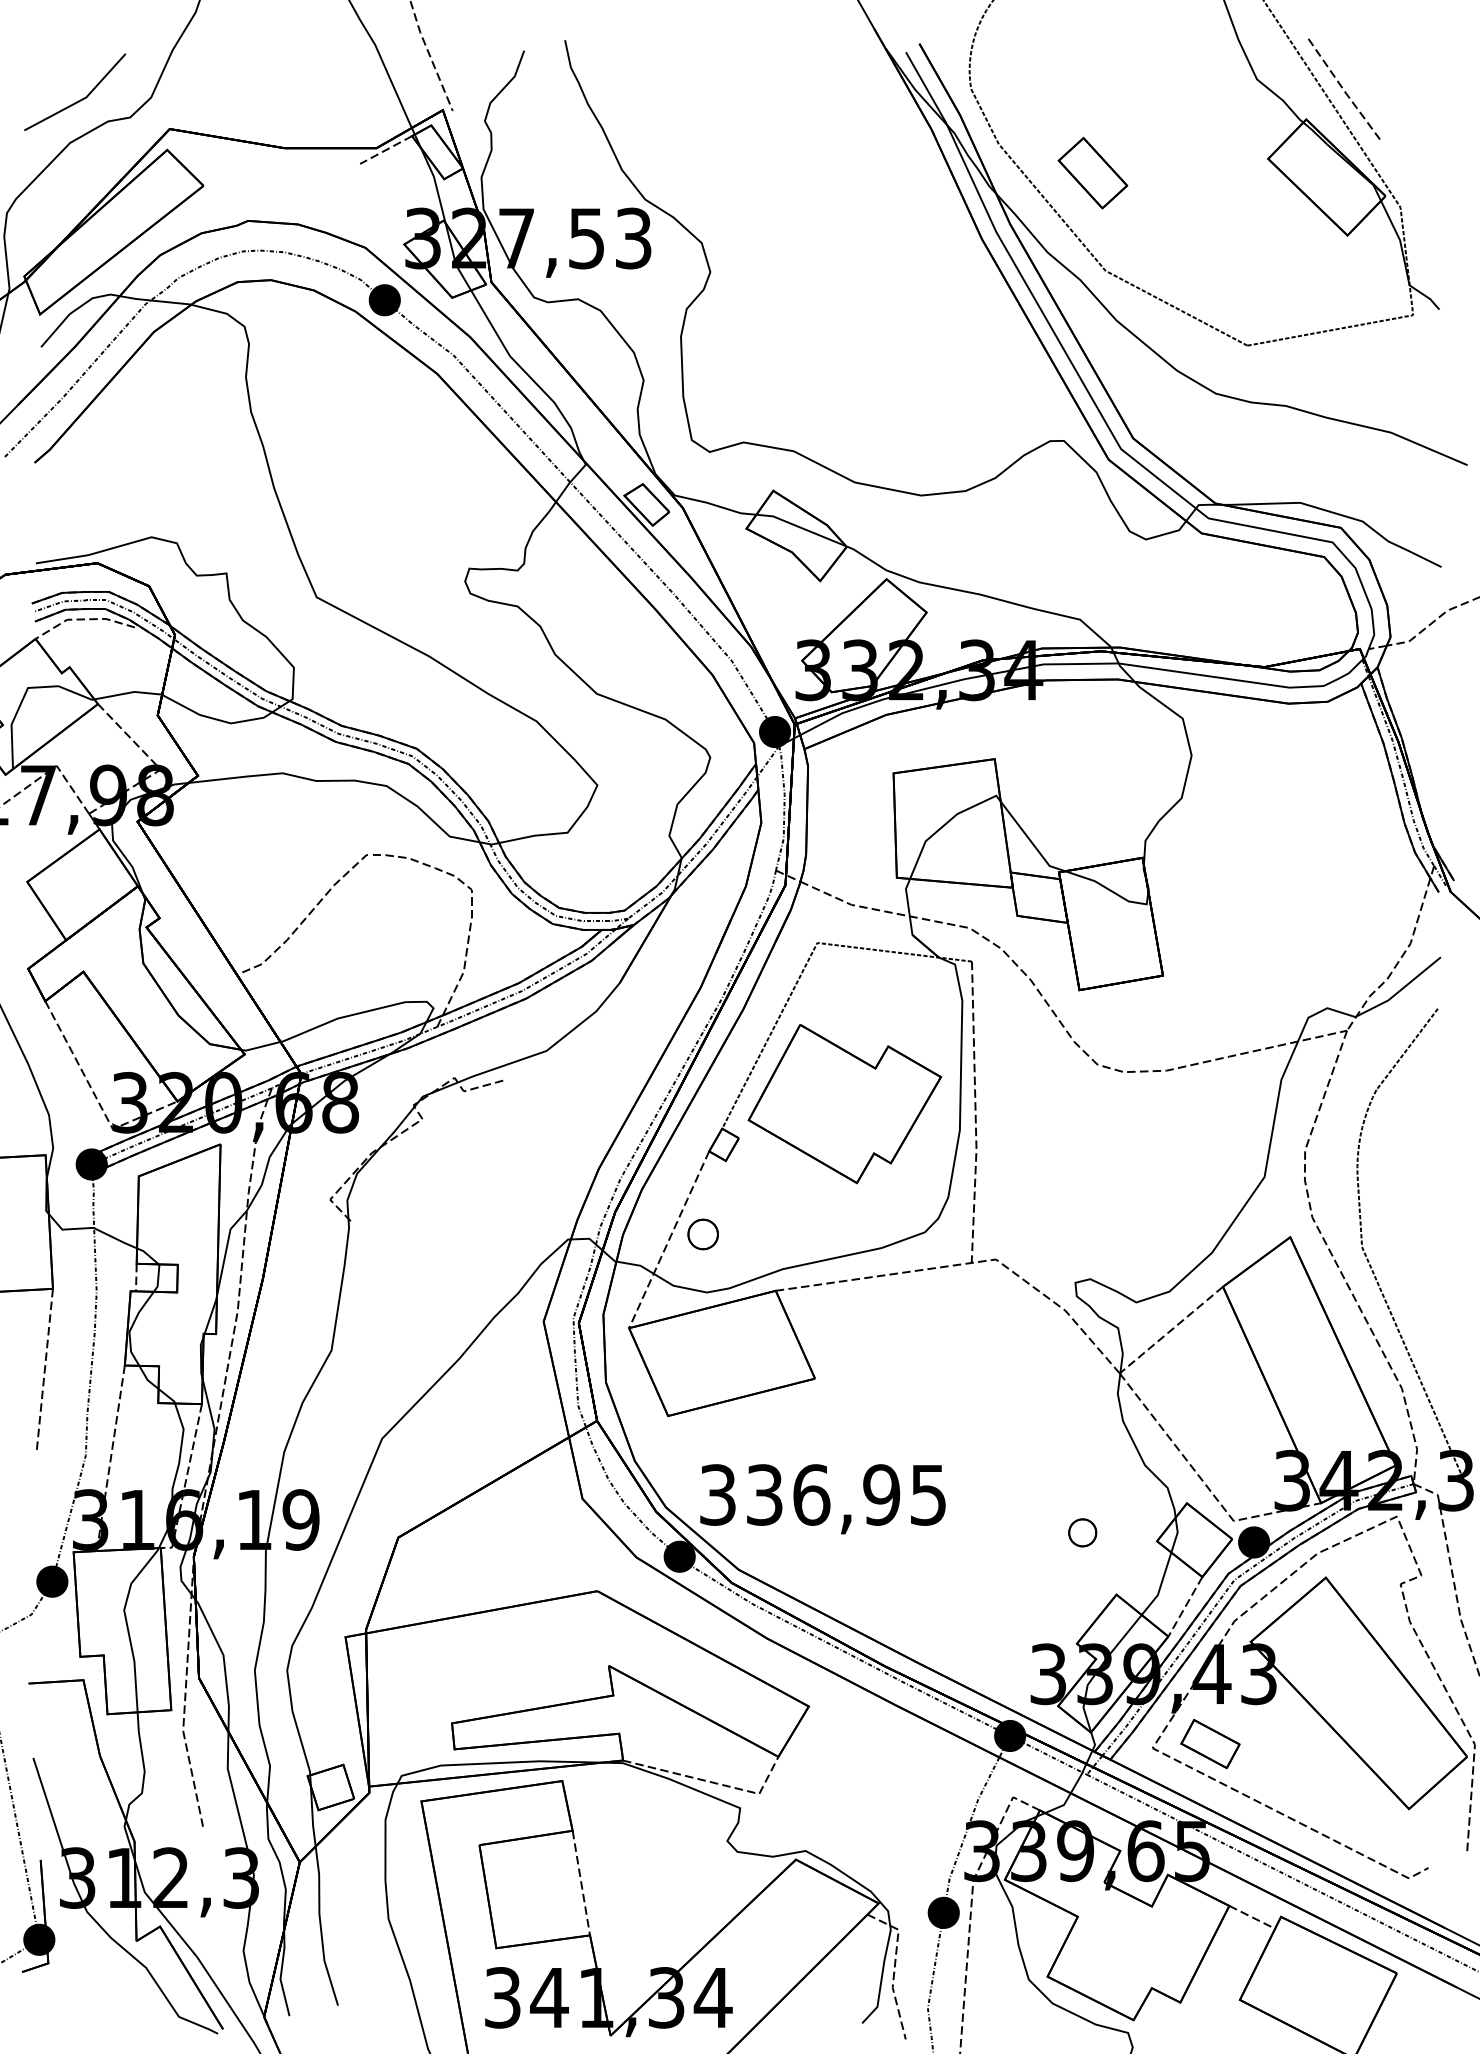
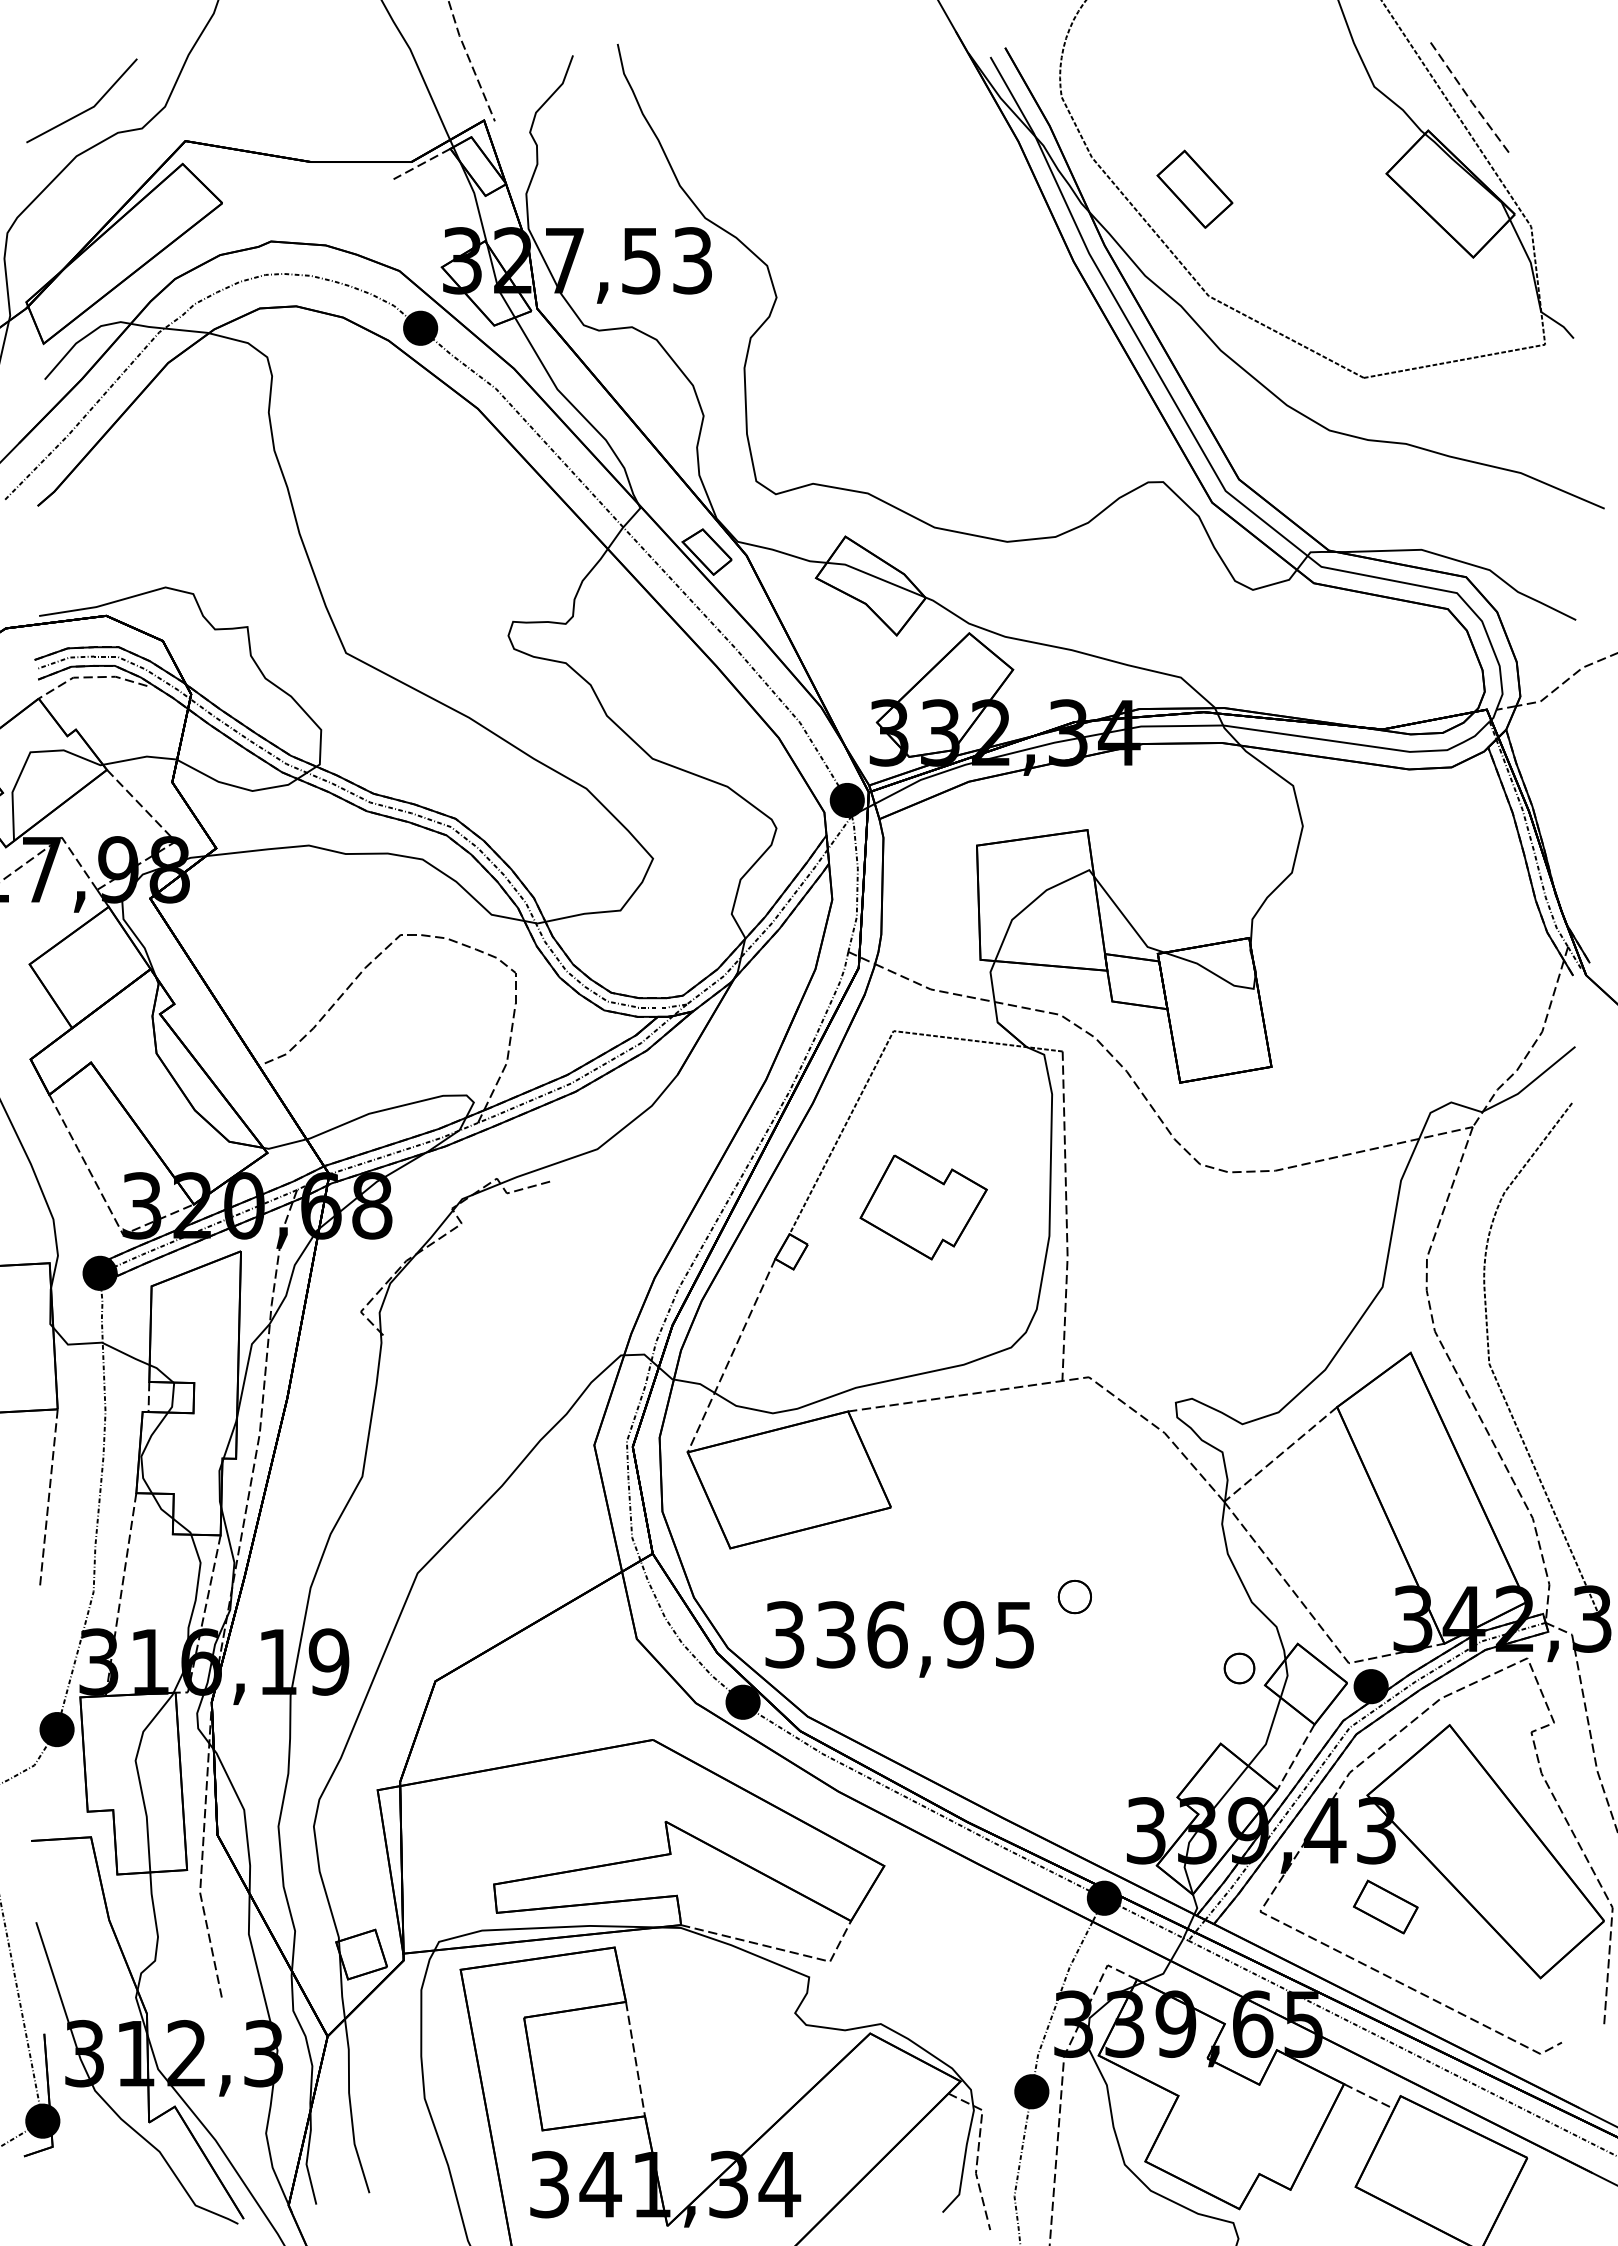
part: (844, 1104) -> (923, 1207), size x0.6
part: (702, 1234) -> (1074, 1597), moved
part: (1082, 1532) -> (1239, 1668), moved
part: (1210, 1744) -> (1385, 1907), moved

